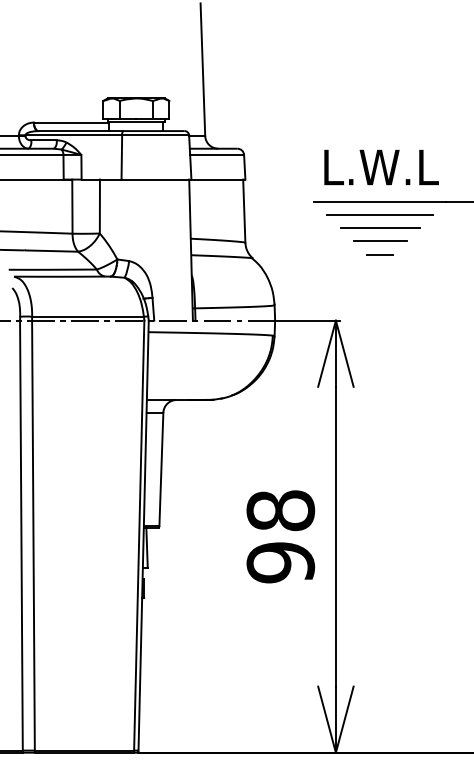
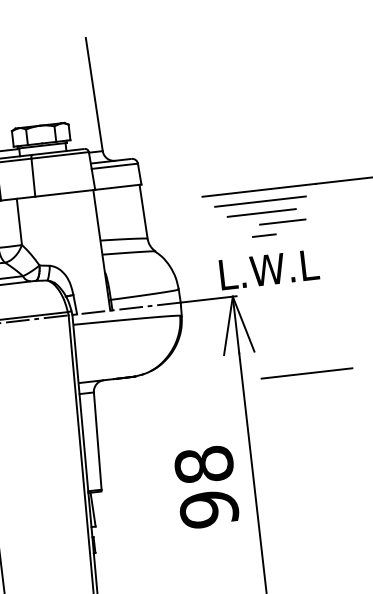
text: (381, 167) -> (269, 269), moved
line: (380, 240) -> (282, 221), moved
line: (410, 418) -> (306, 373), added

